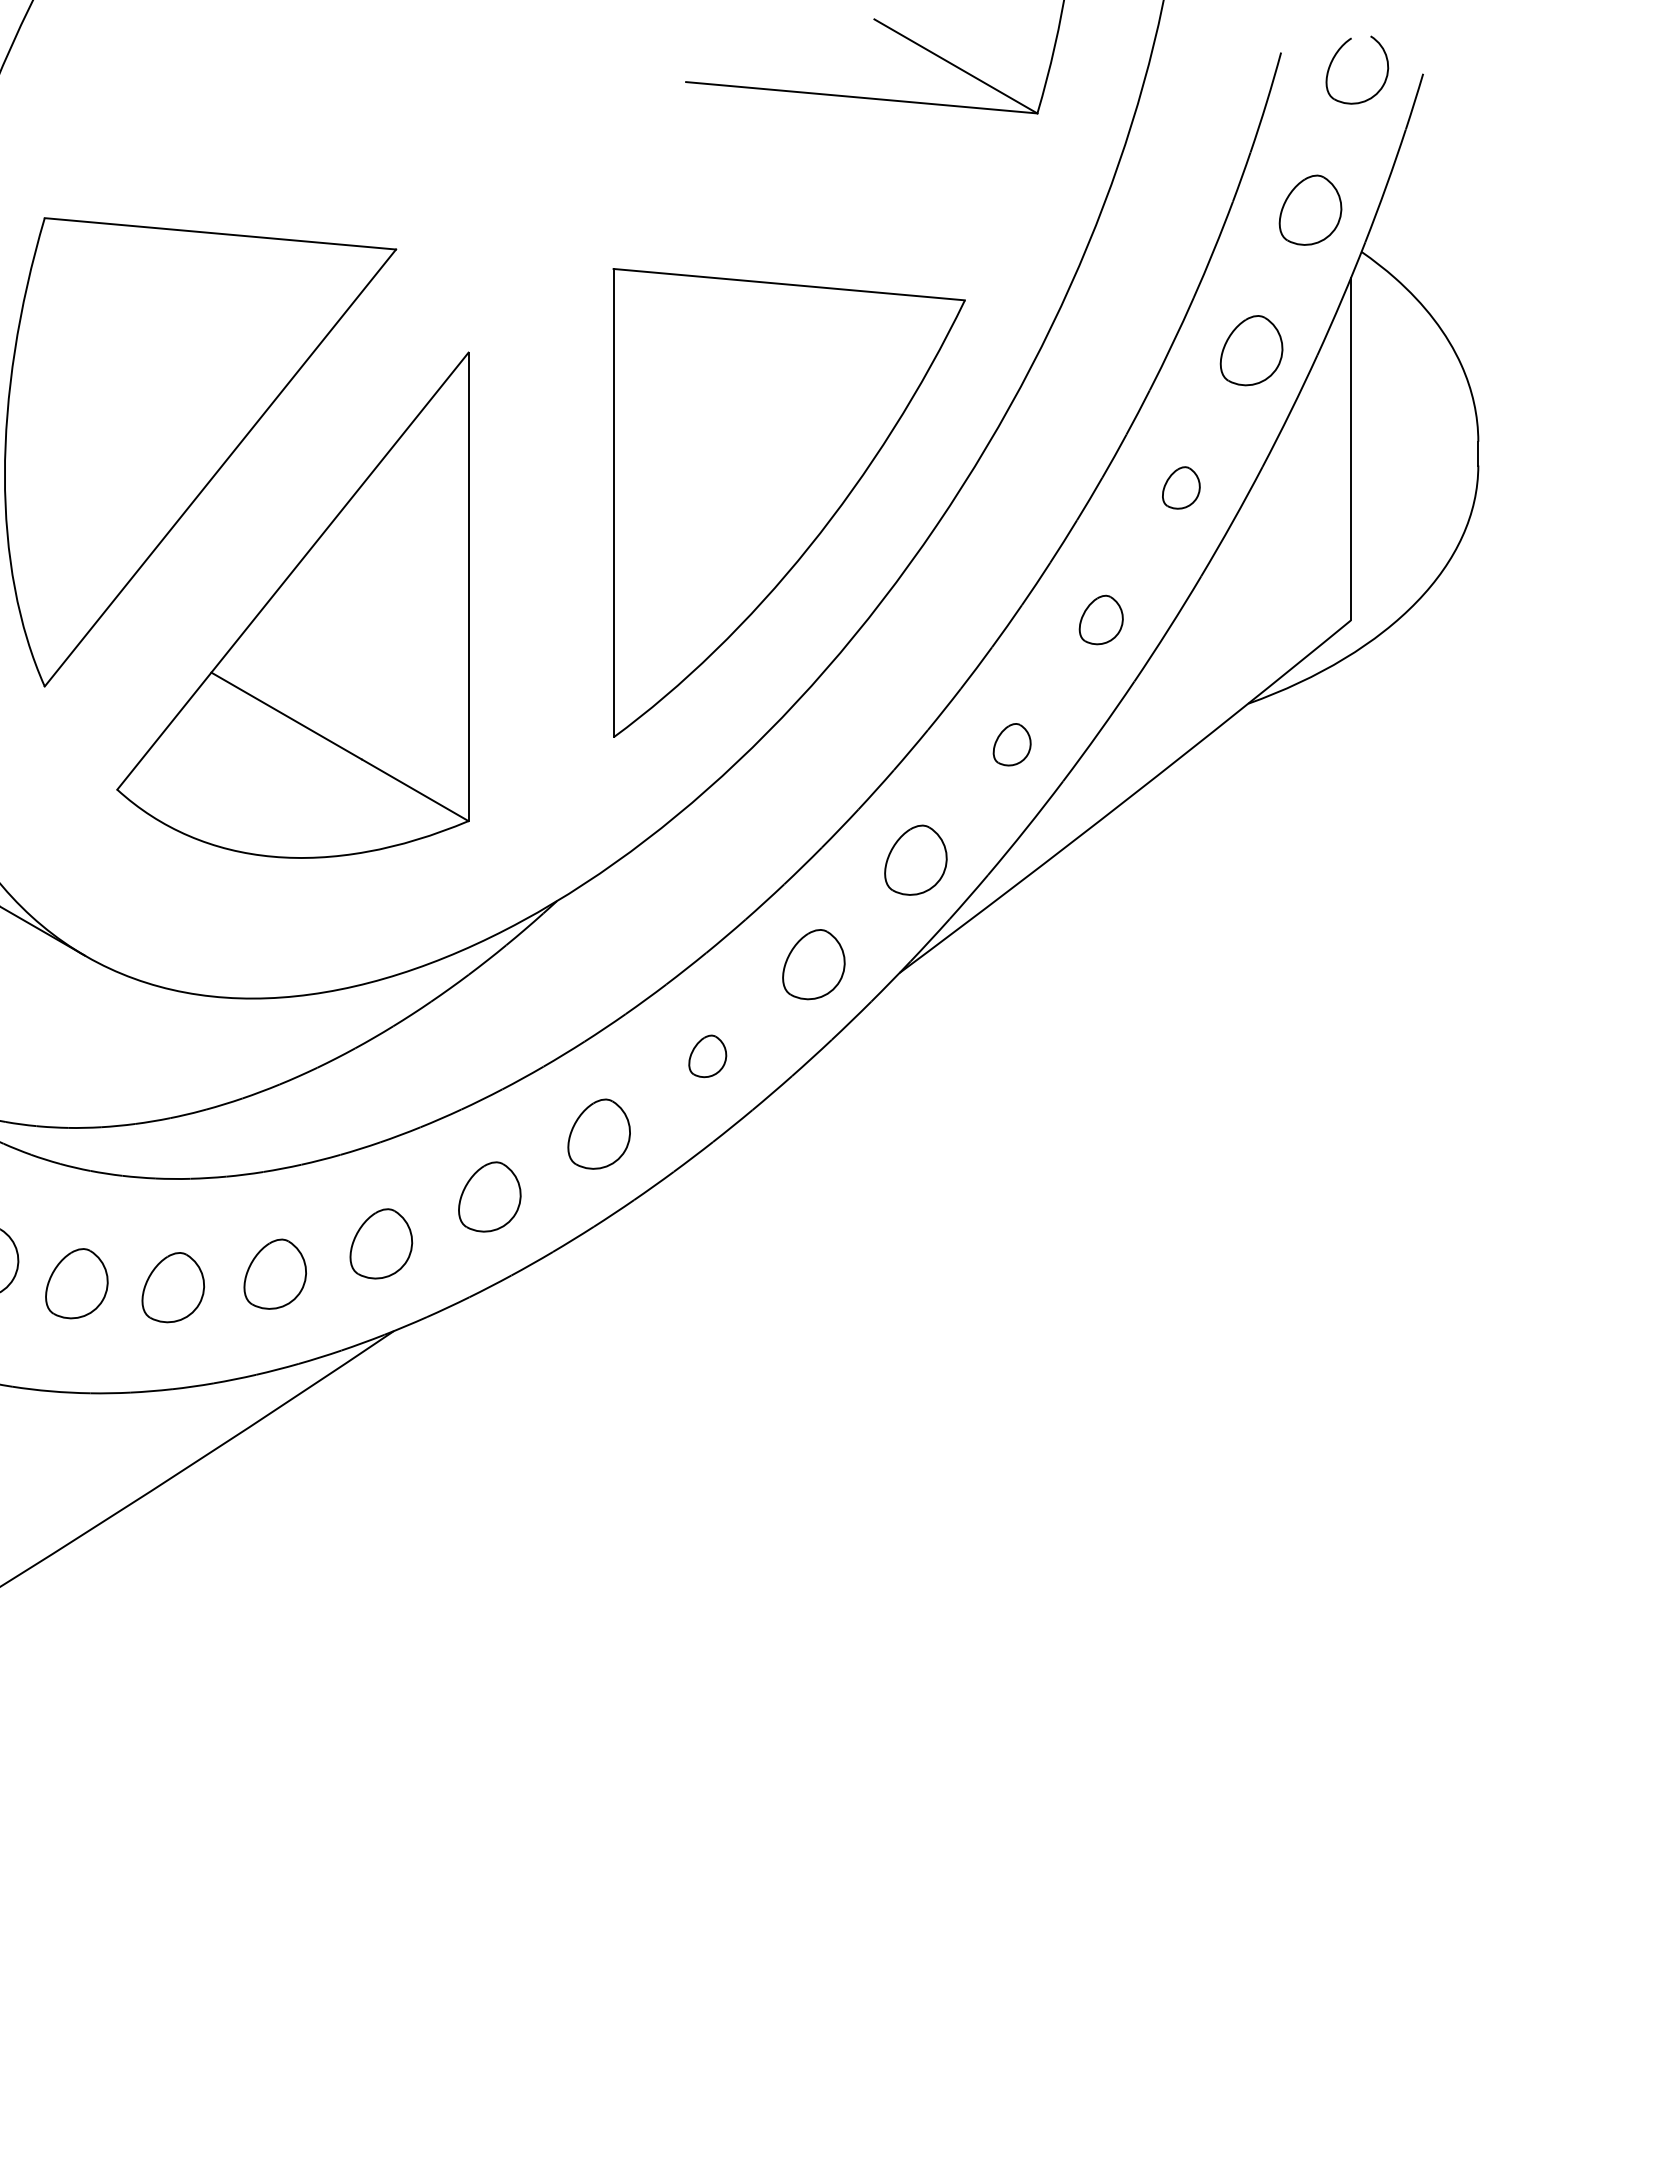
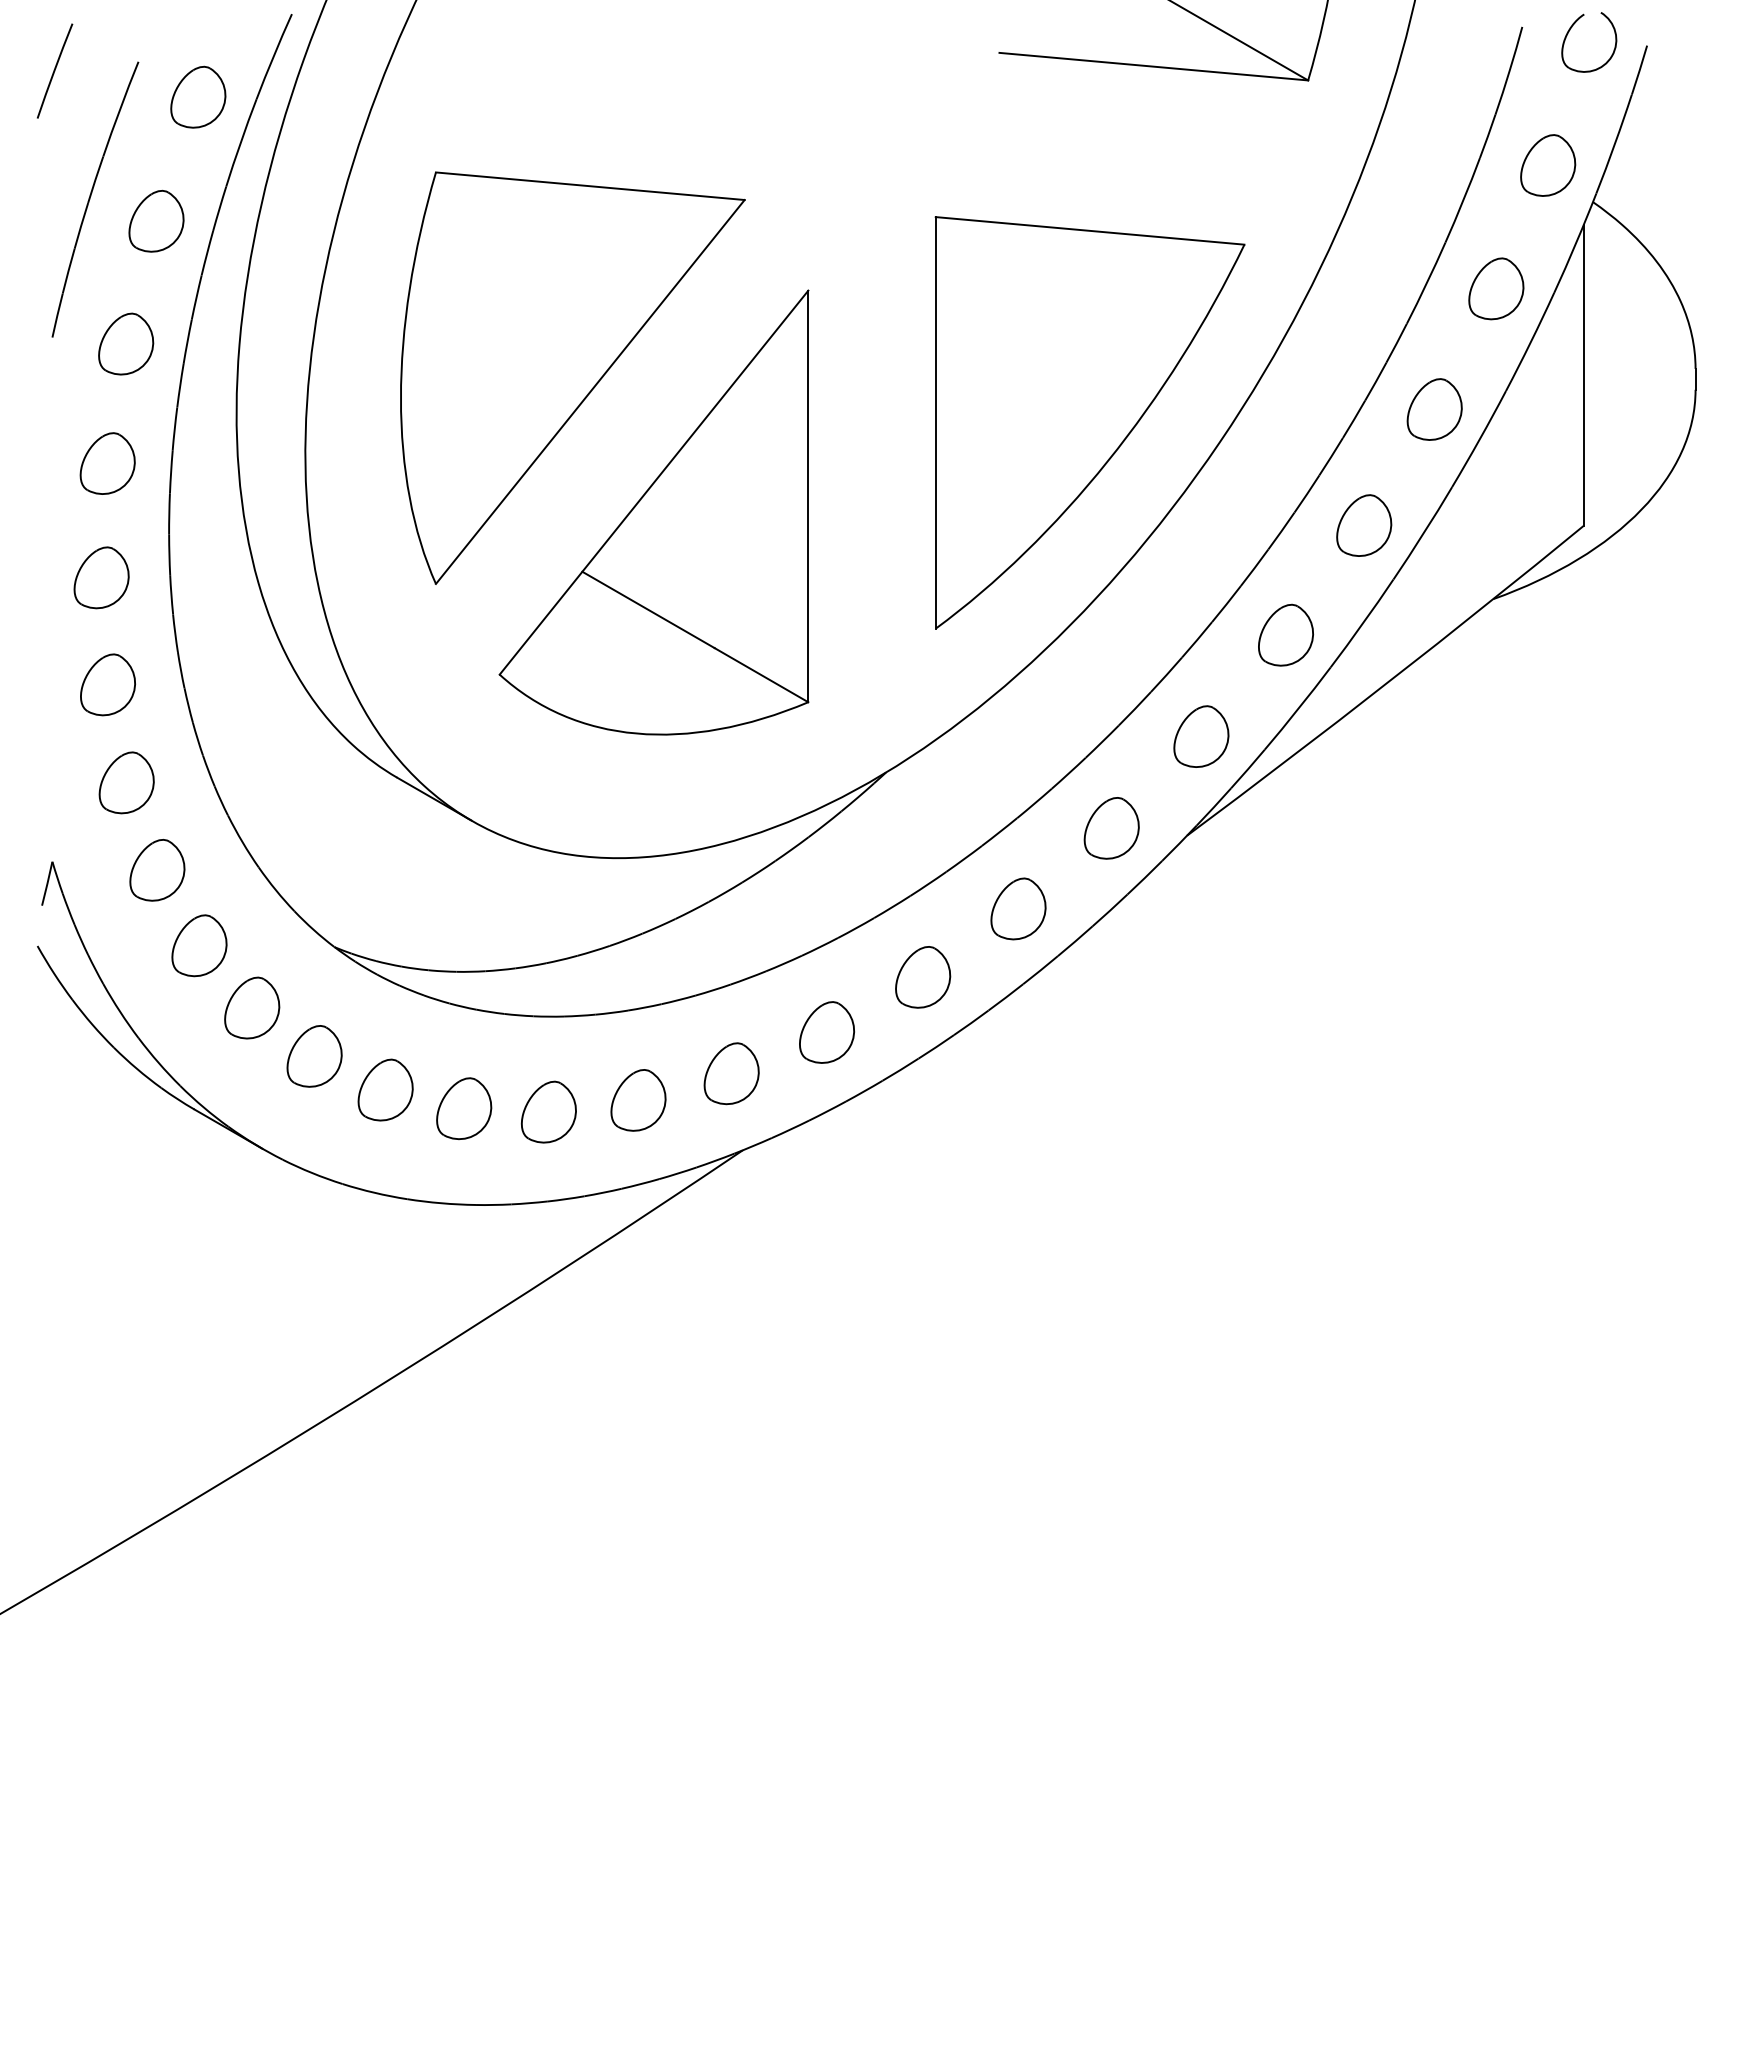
part: (1181, 487) -> (1434, 409), size x1.67
part: (1101, 619) -> (1364, 525), size x1.43
part: (1011, 744) -> (1285, 634), size x1.67
part: (707, 1055) -> (1018, 908), size x1.67

